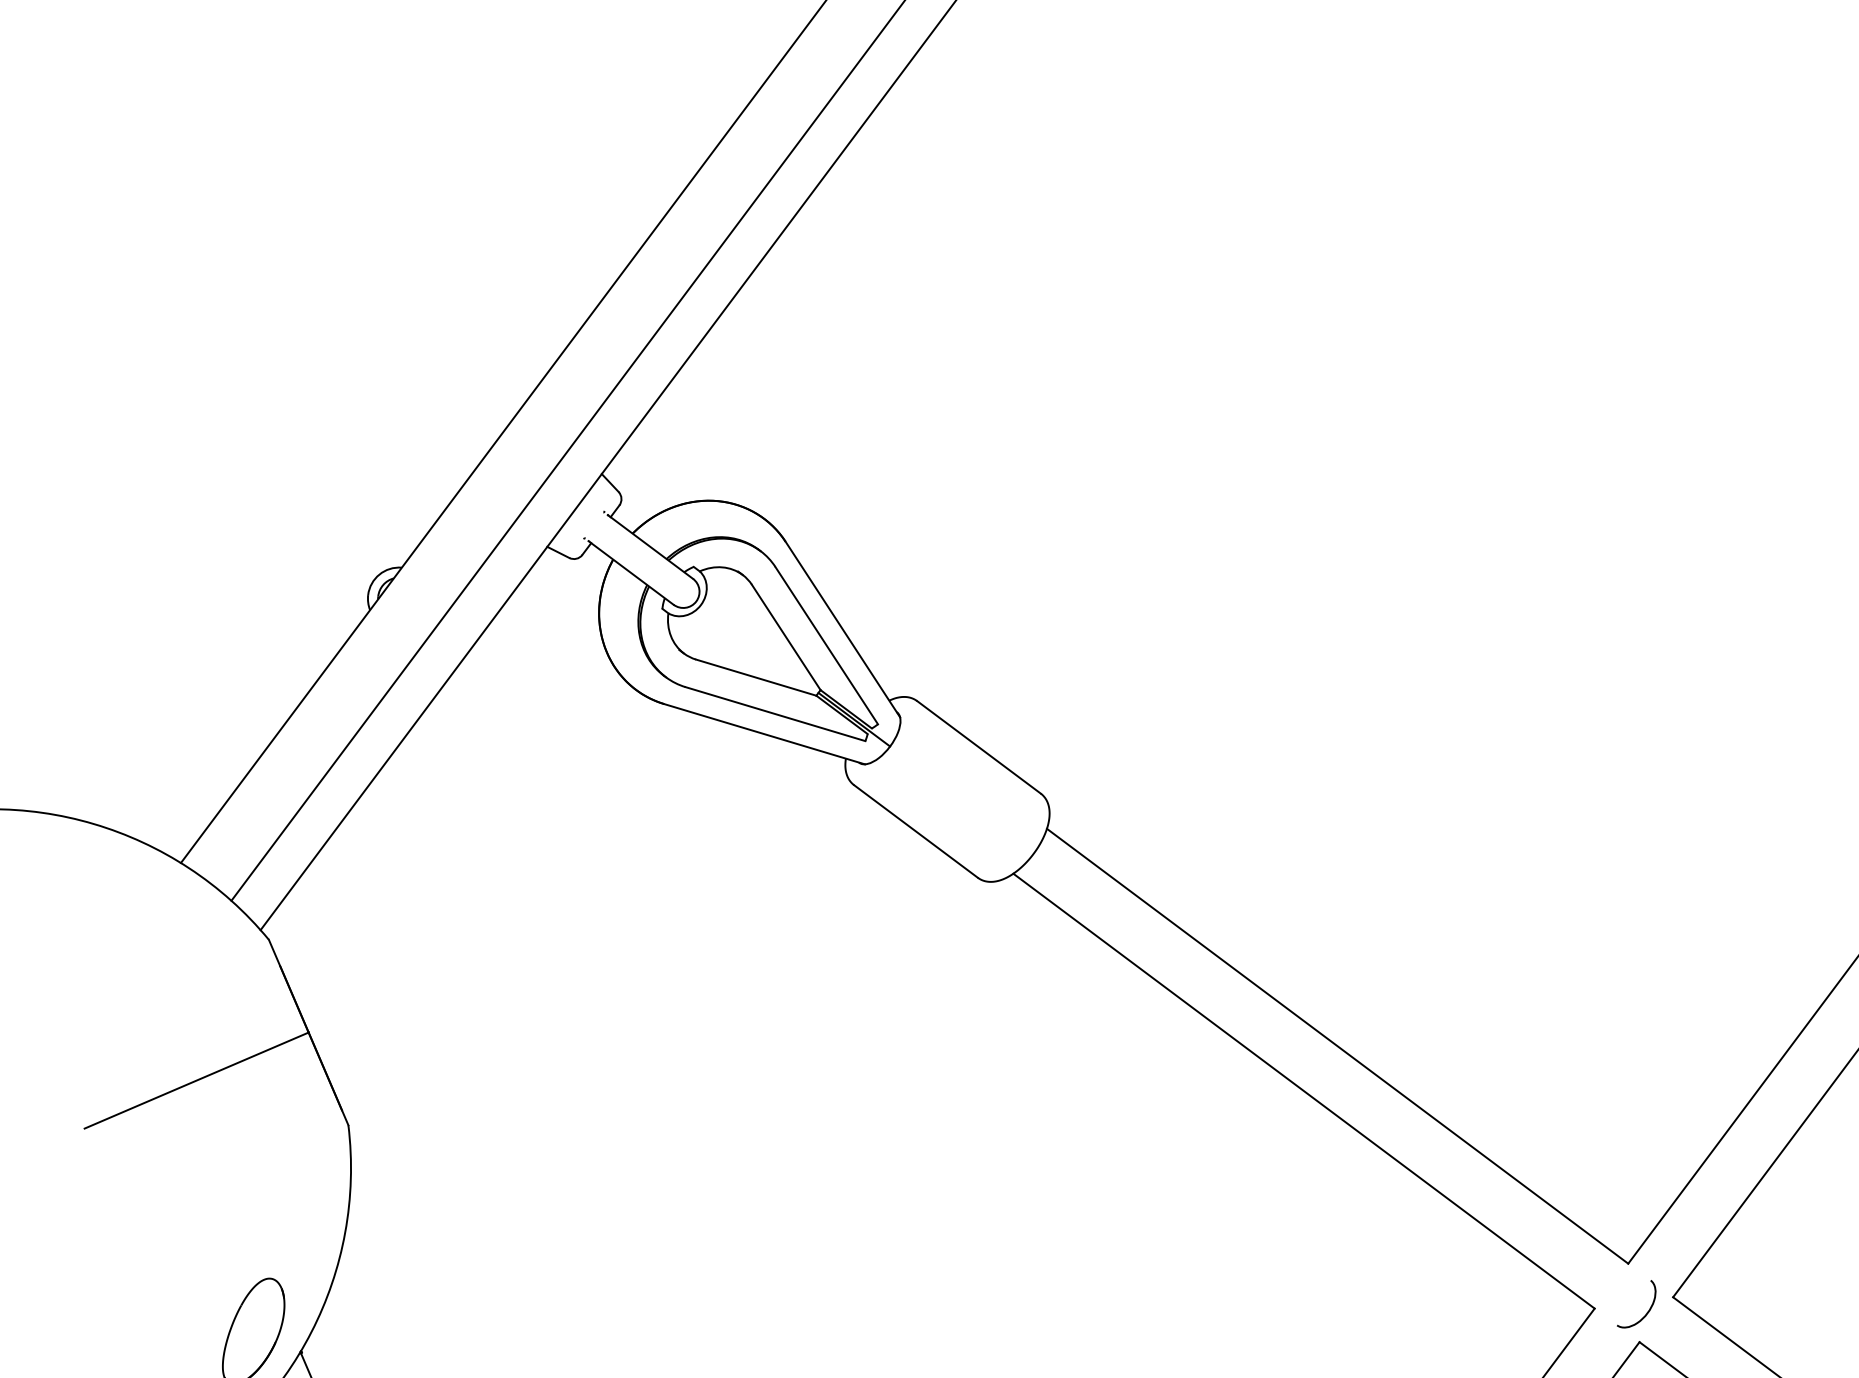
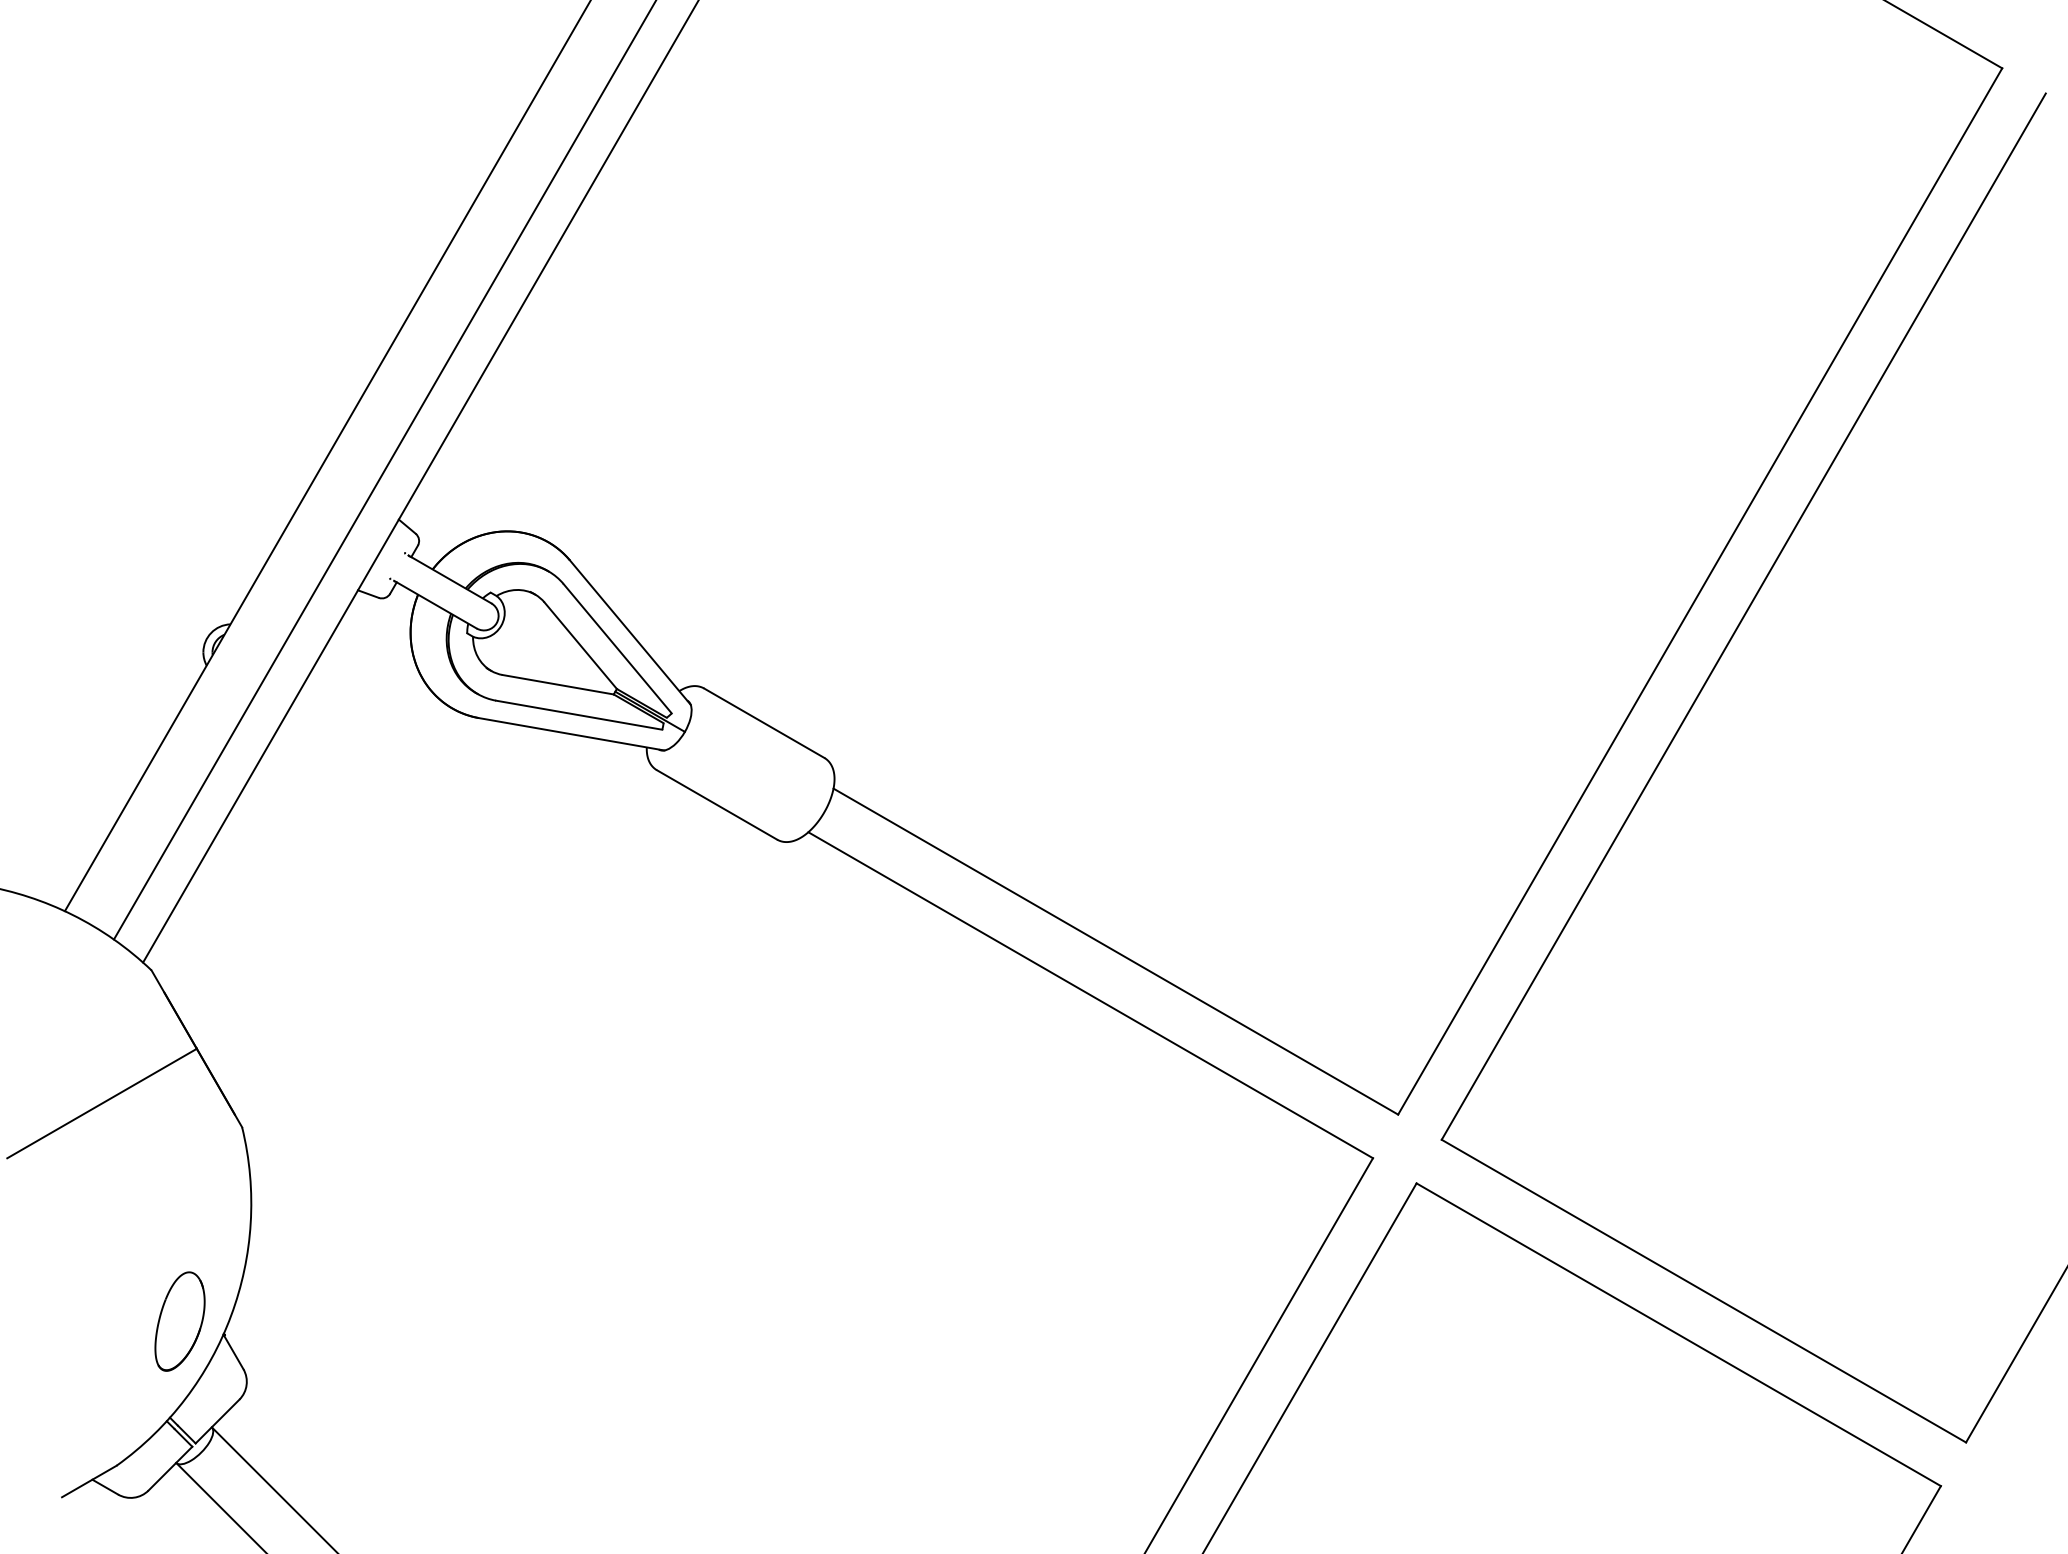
curve: (1647, 1310) -> (1420, 1154), removed

